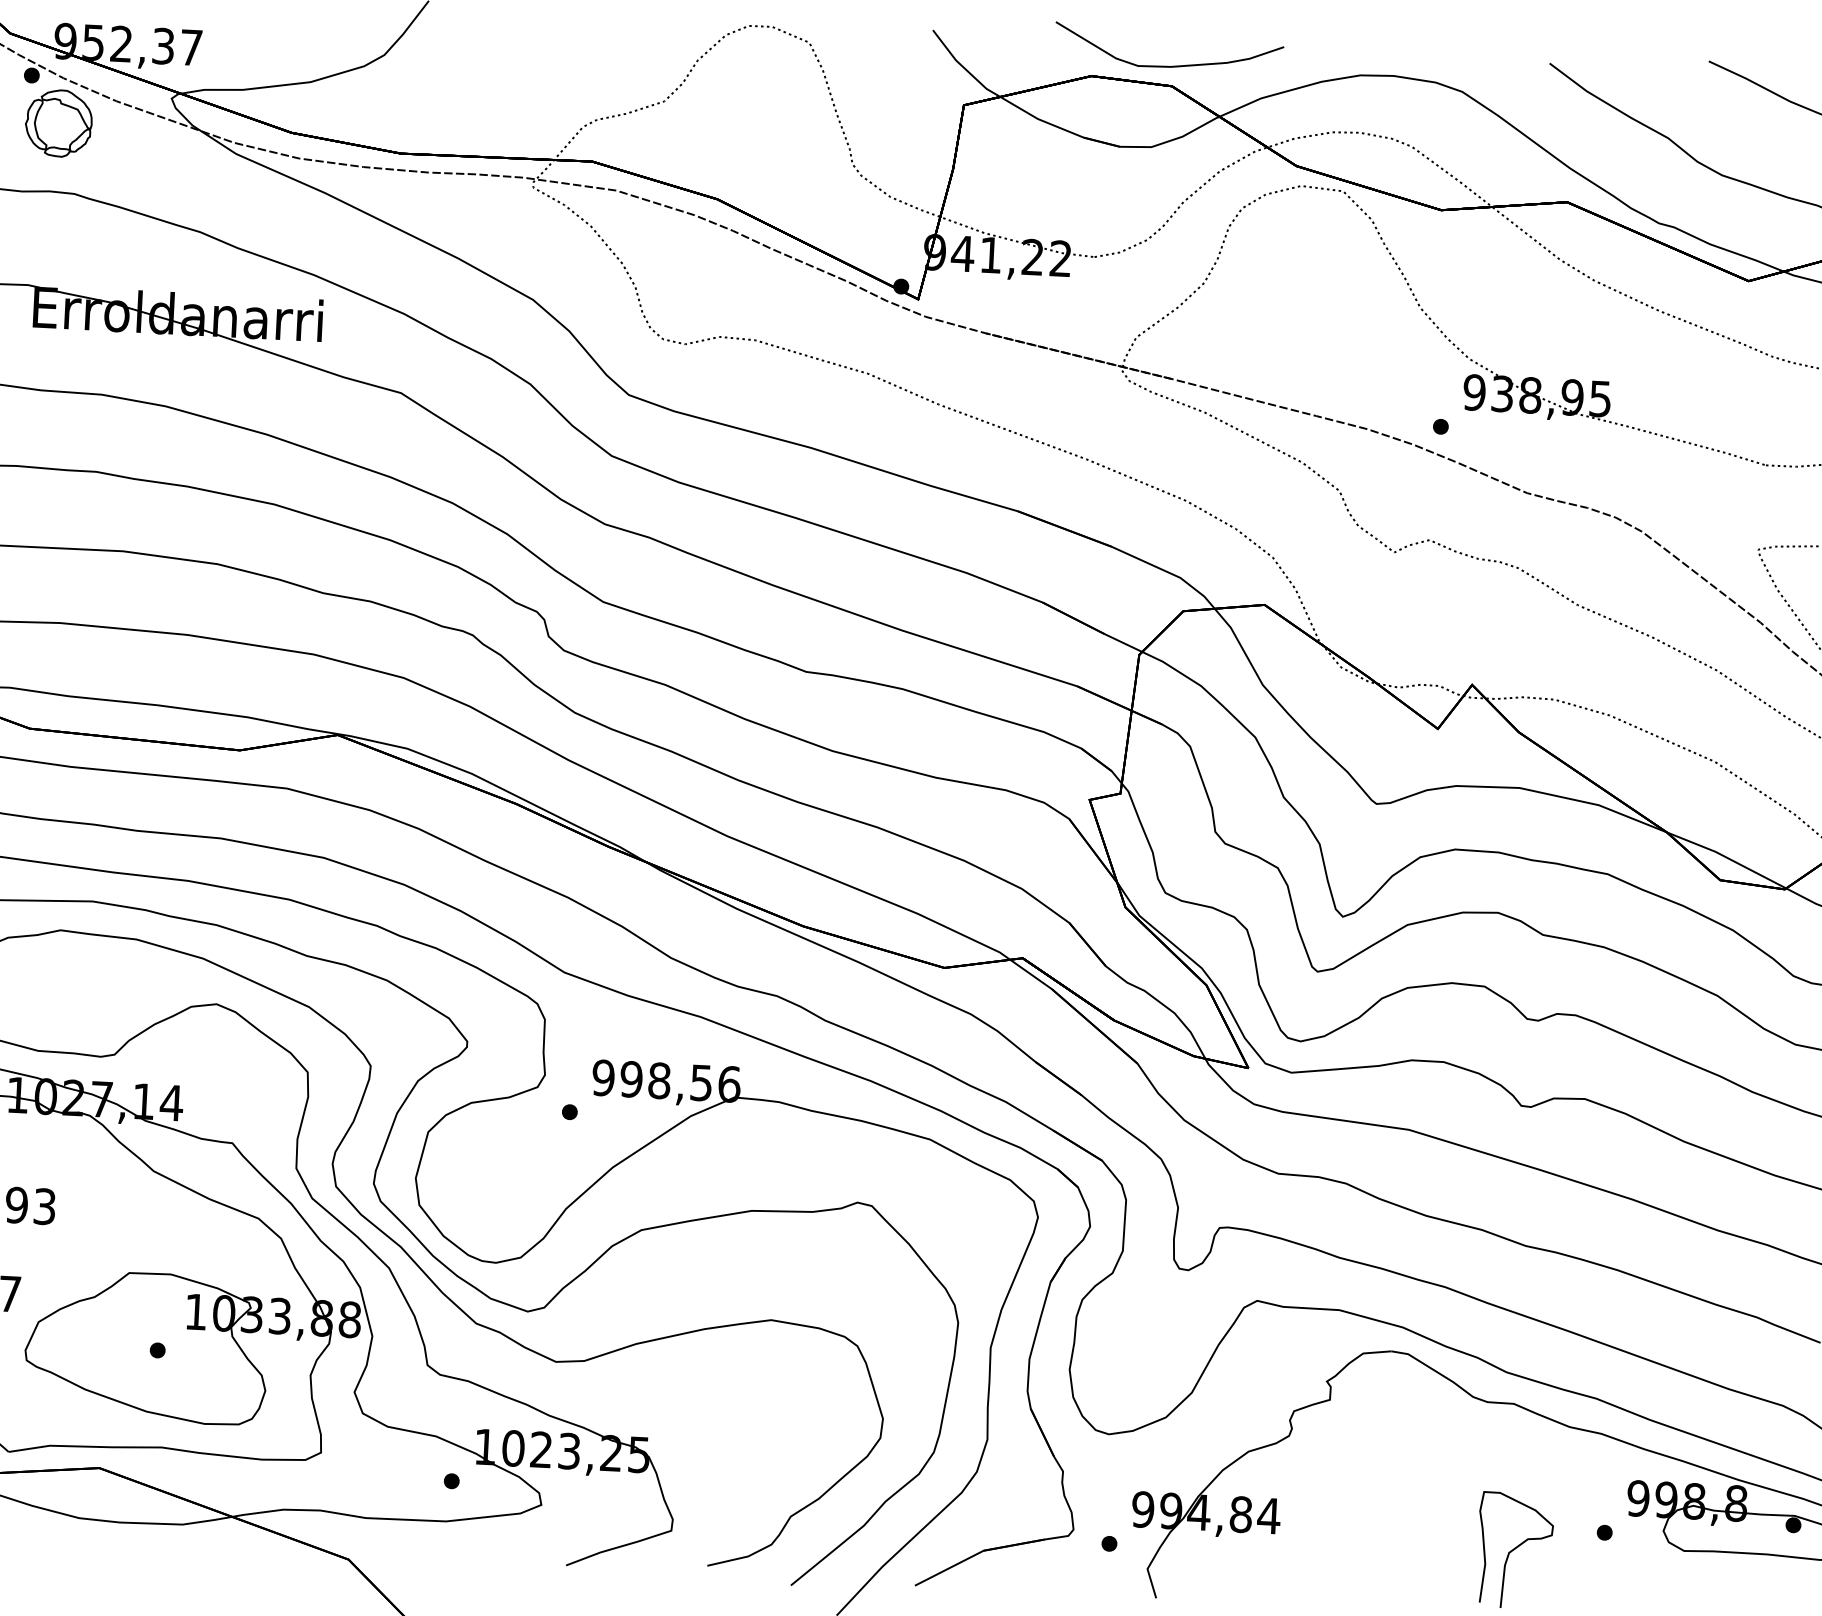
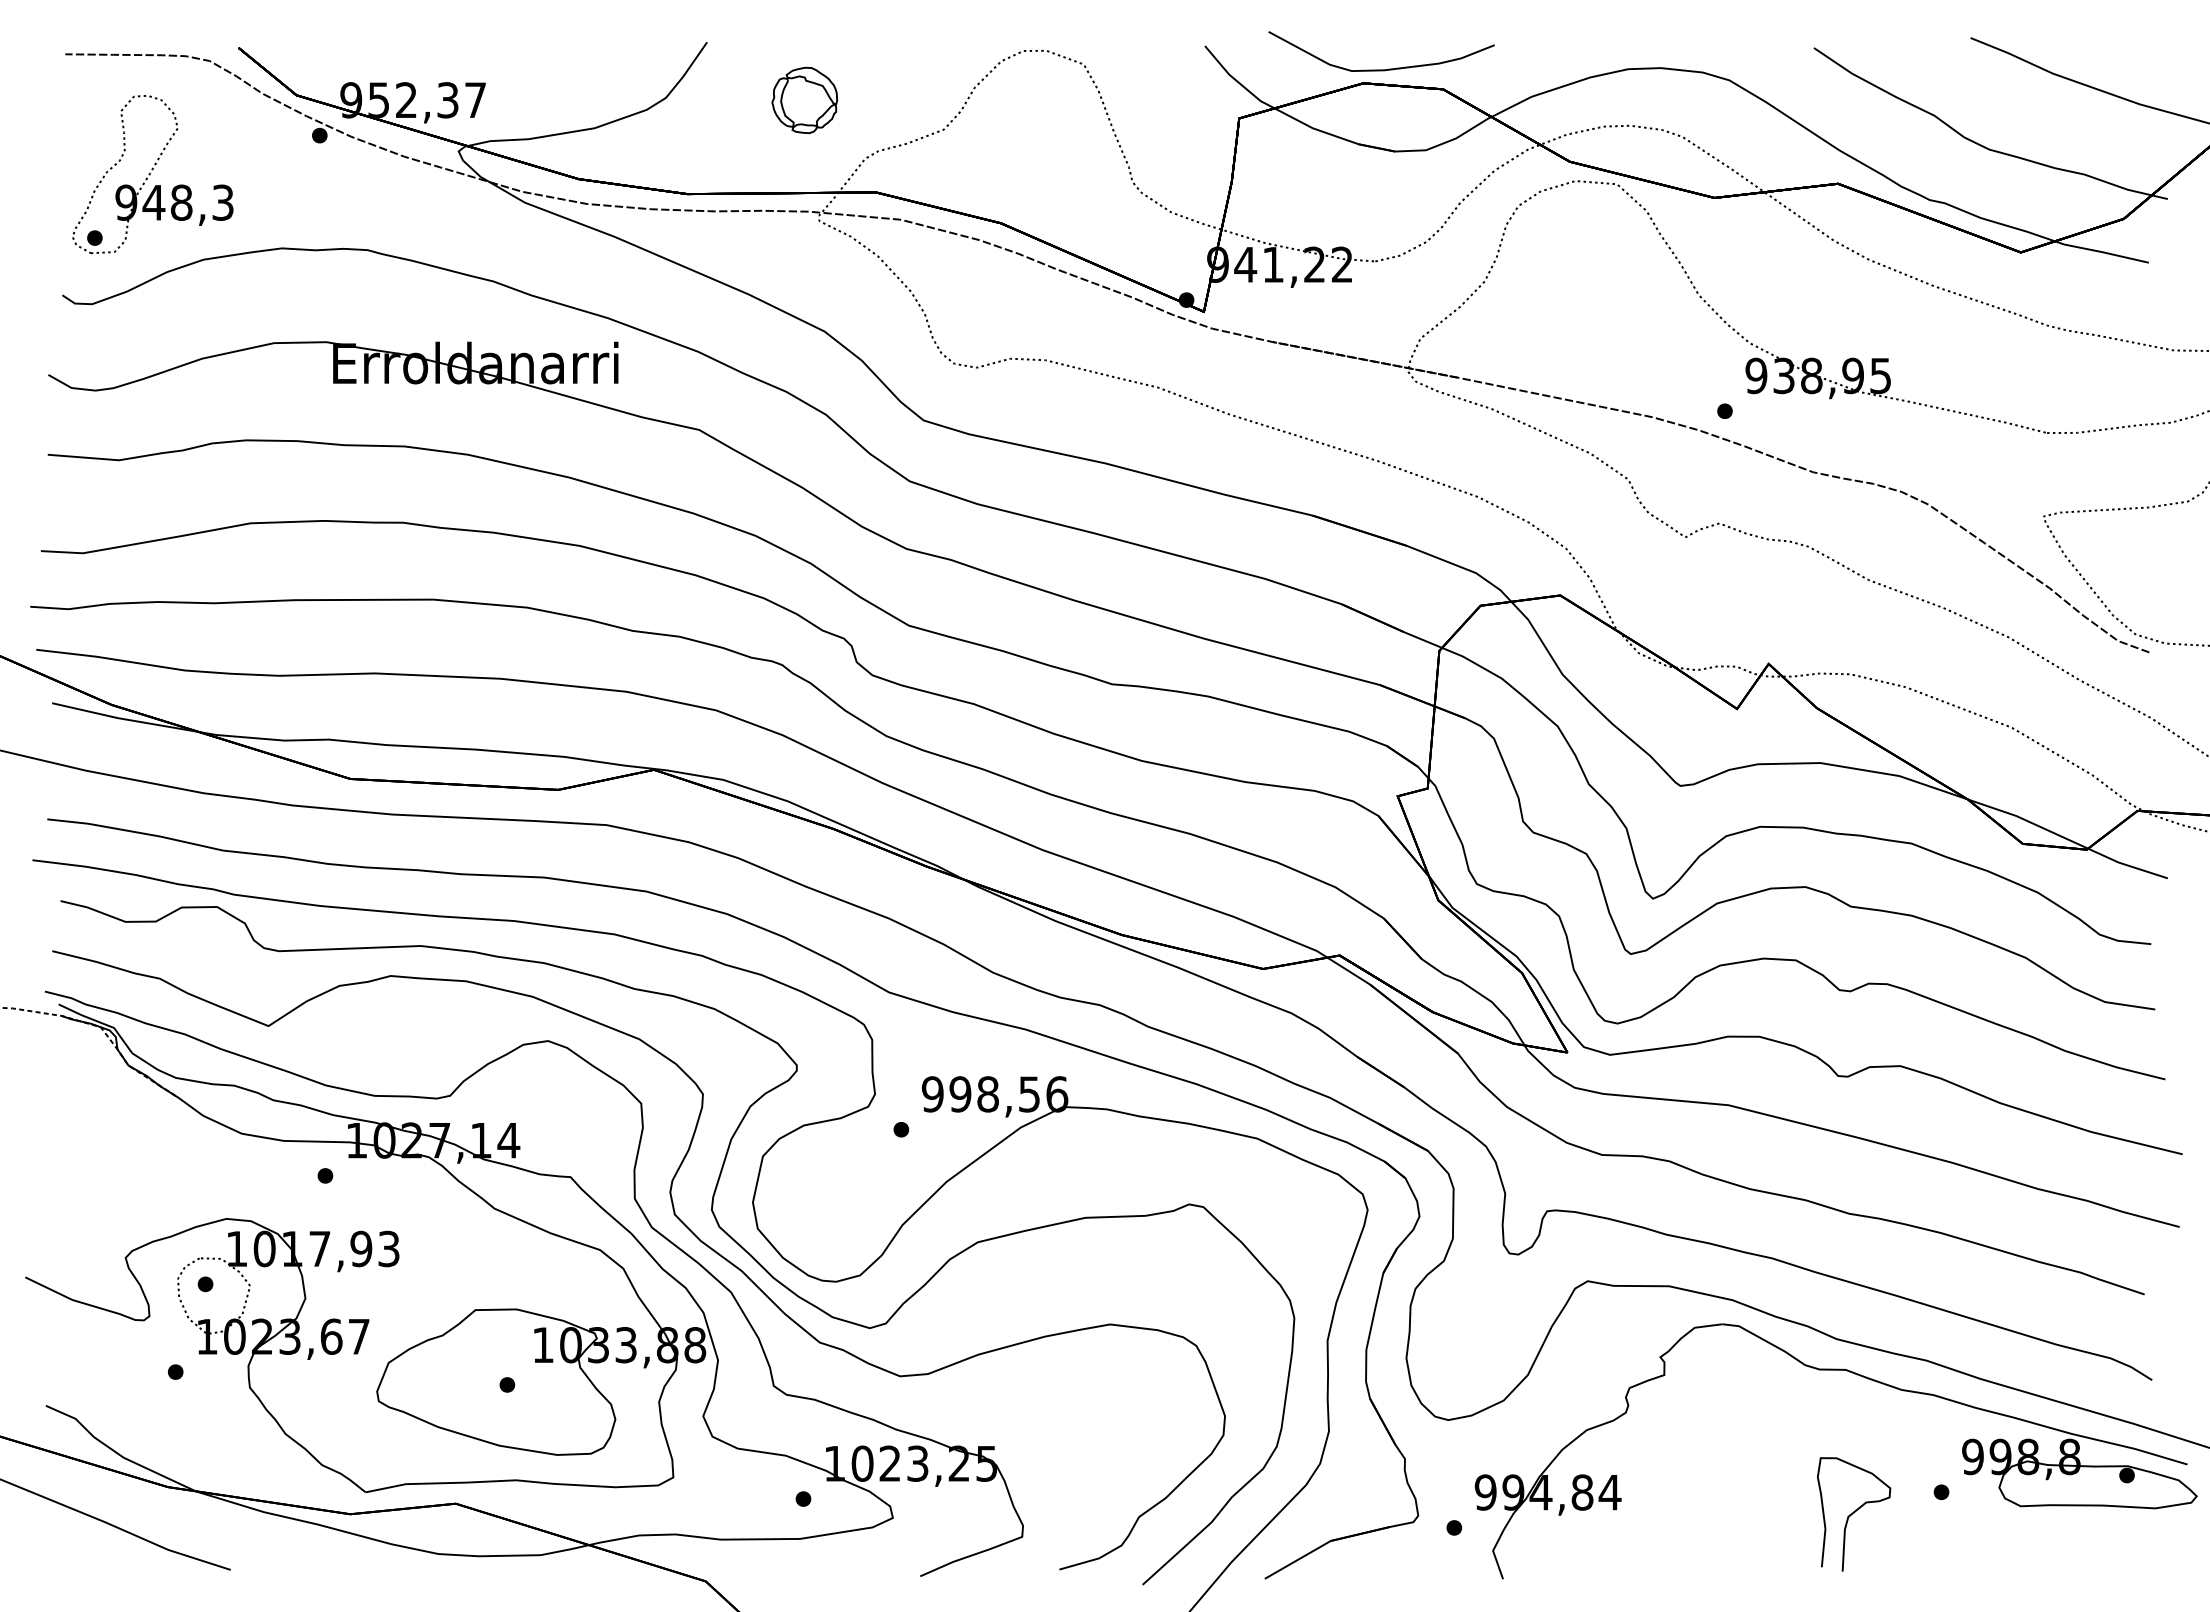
curve: (1168, 65) -> (1381, 69), moved
part: (58, 123) -> (804, 100), moved

